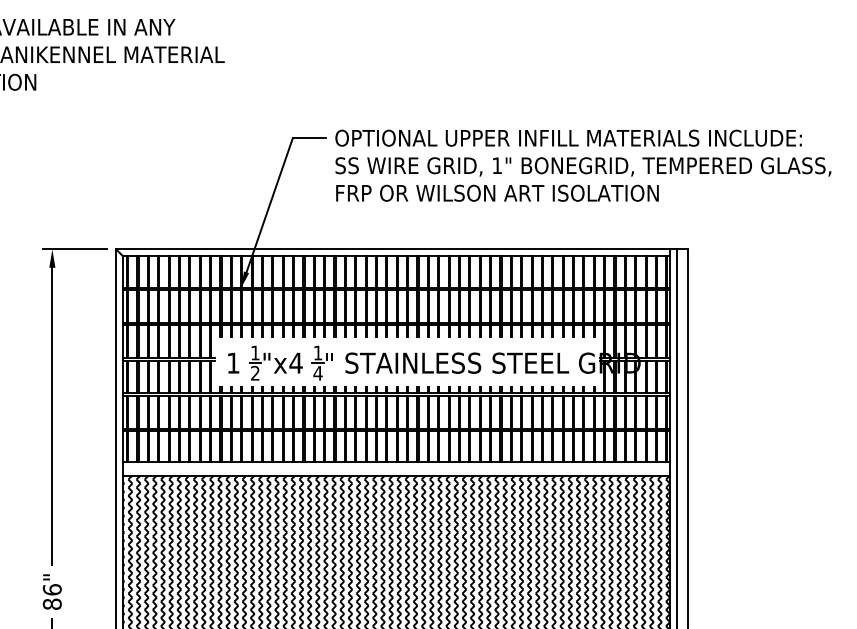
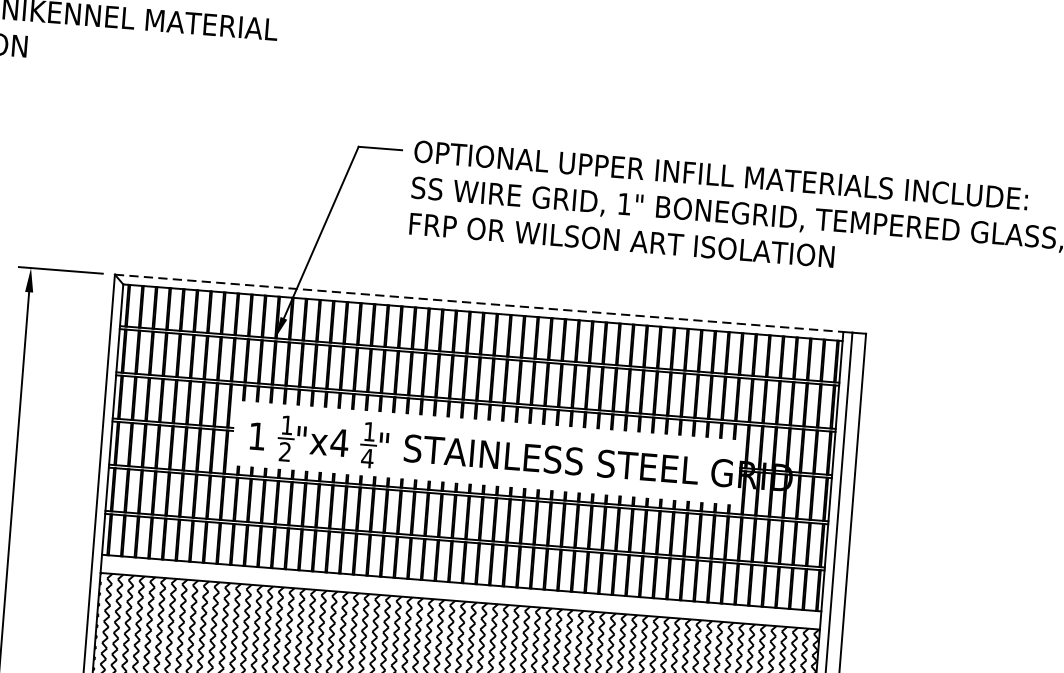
line: (393, 249) -> (479, 303), solid -> dashed

